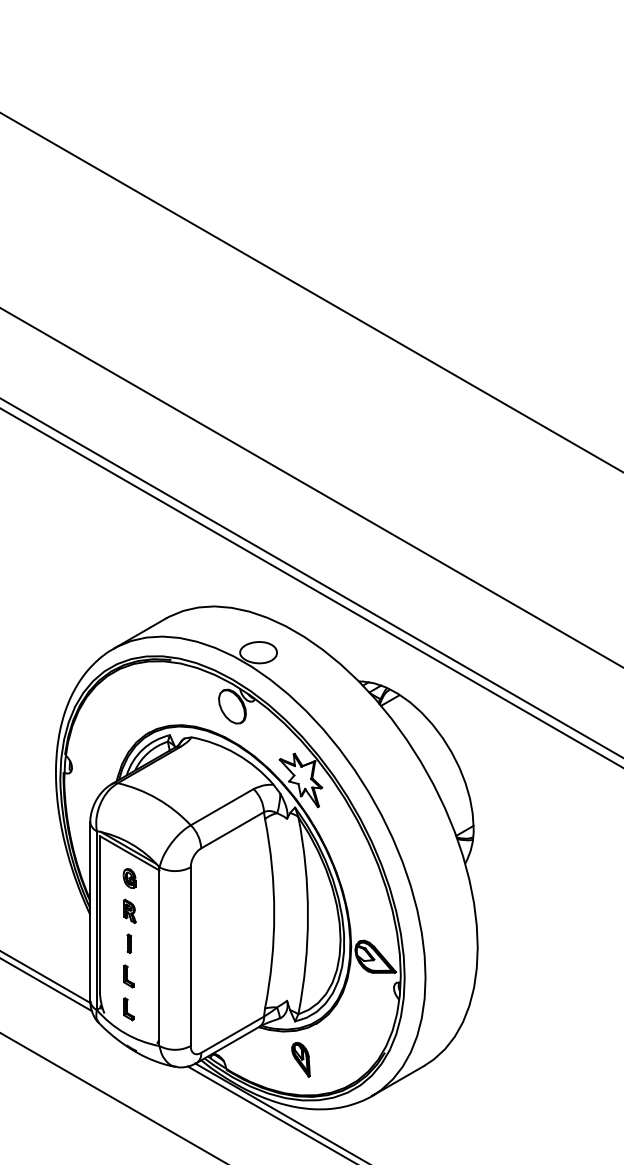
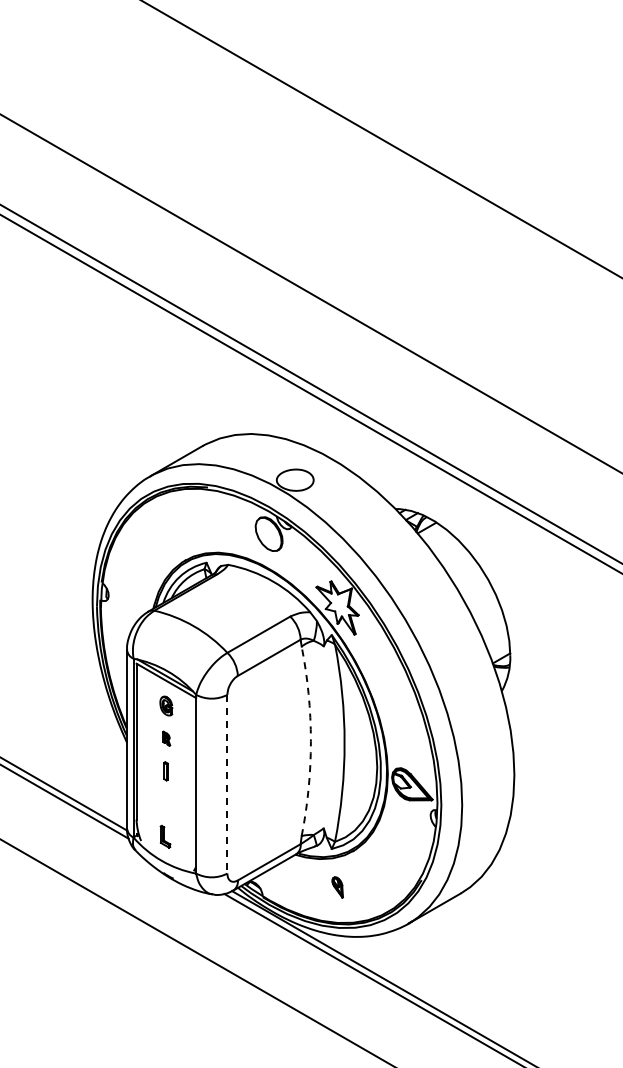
part: (129, 910) -> (166, 738), size x0.6
arc: (274, 913) -> (311, 741), solid -> dashed
line: (190, 957) -> (227, 785), solid -> dashed
part: (128, 976) -> (165, 804), removed
part: (300, 1059) -> (337, 887), size x0.6

